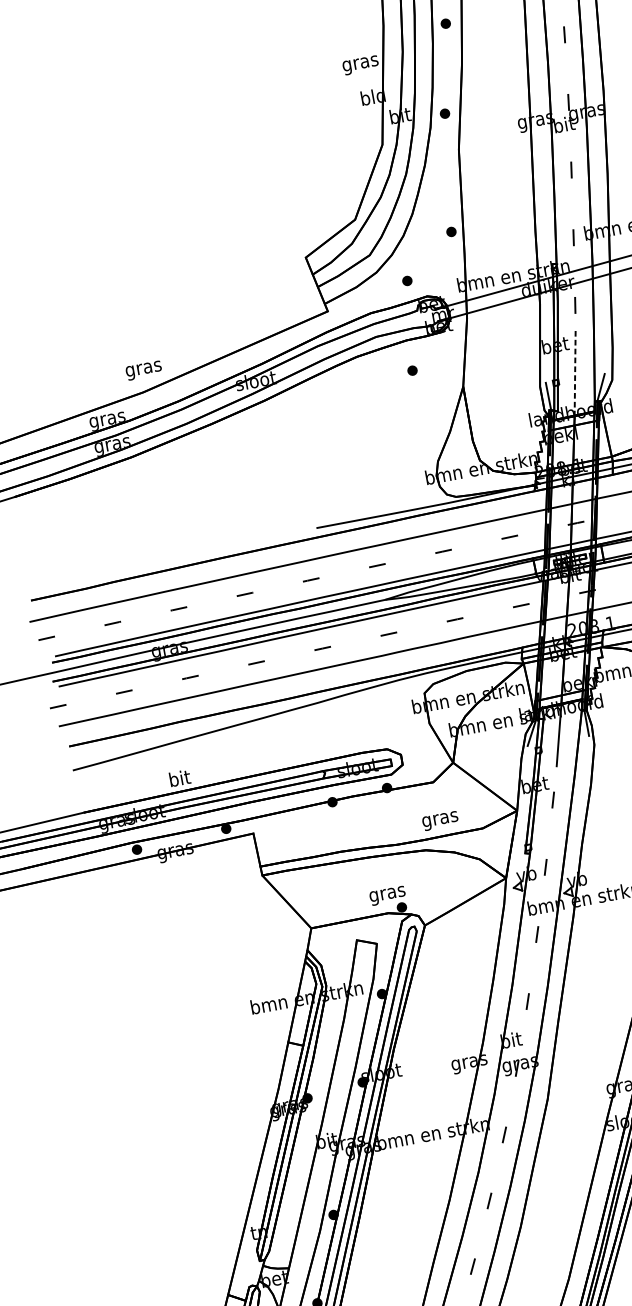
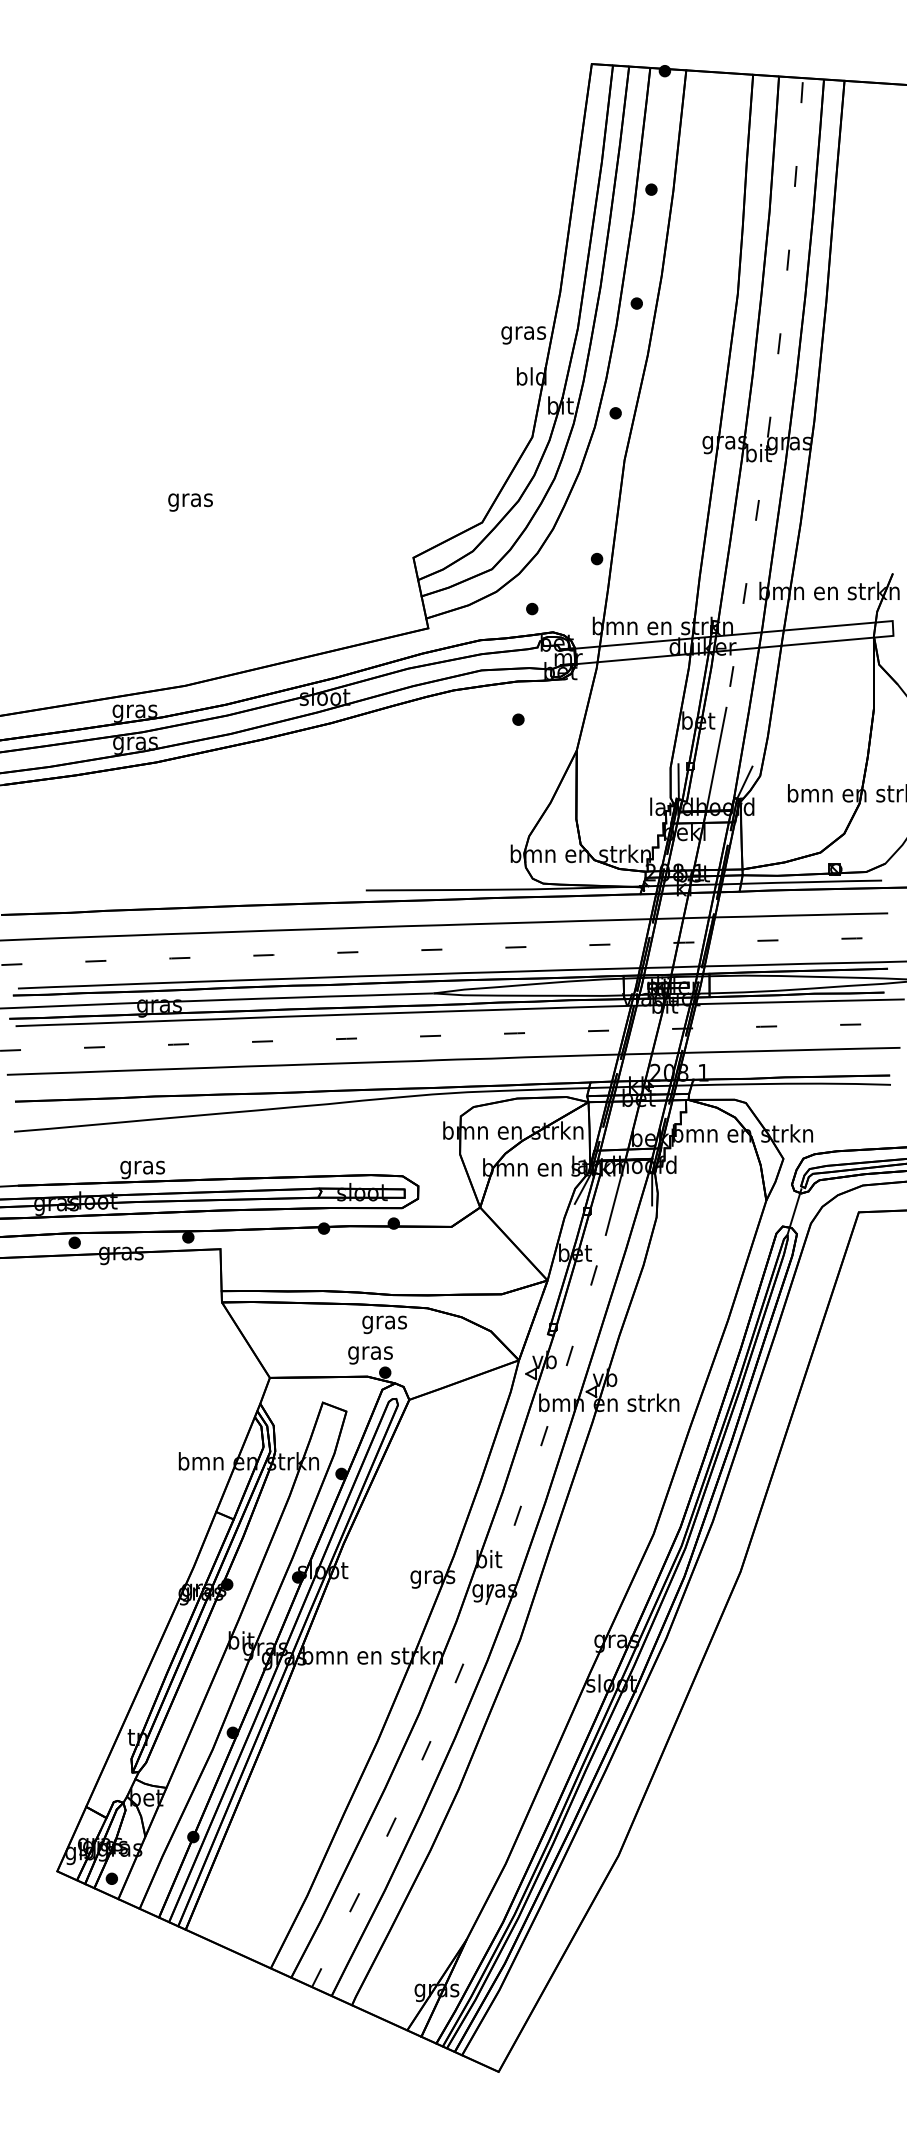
text: (143, 370) -> (190, 502), moved
line: (575, 373) -> (716, 759), dashed -> solid
text: (179, 780) -> (142, 1167), bit -> gras
text: (440, 820) -> (384, 1324), moved

